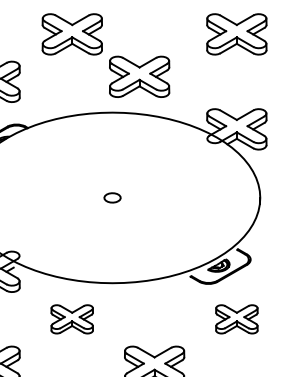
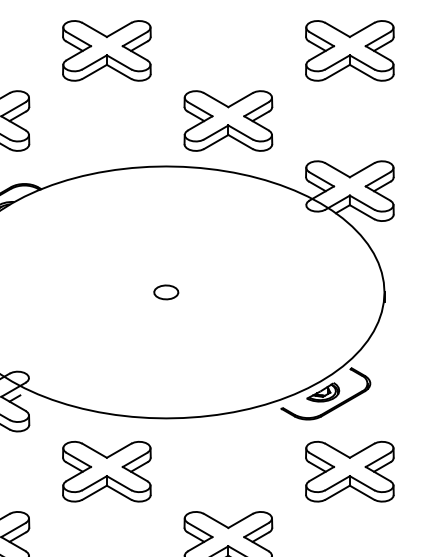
part: (139, 76) -> (228, 120), moved
part: (71, 319) -> (105, 471), size x1.43
part: (236, 319) -> (349, 471), size x1.43

